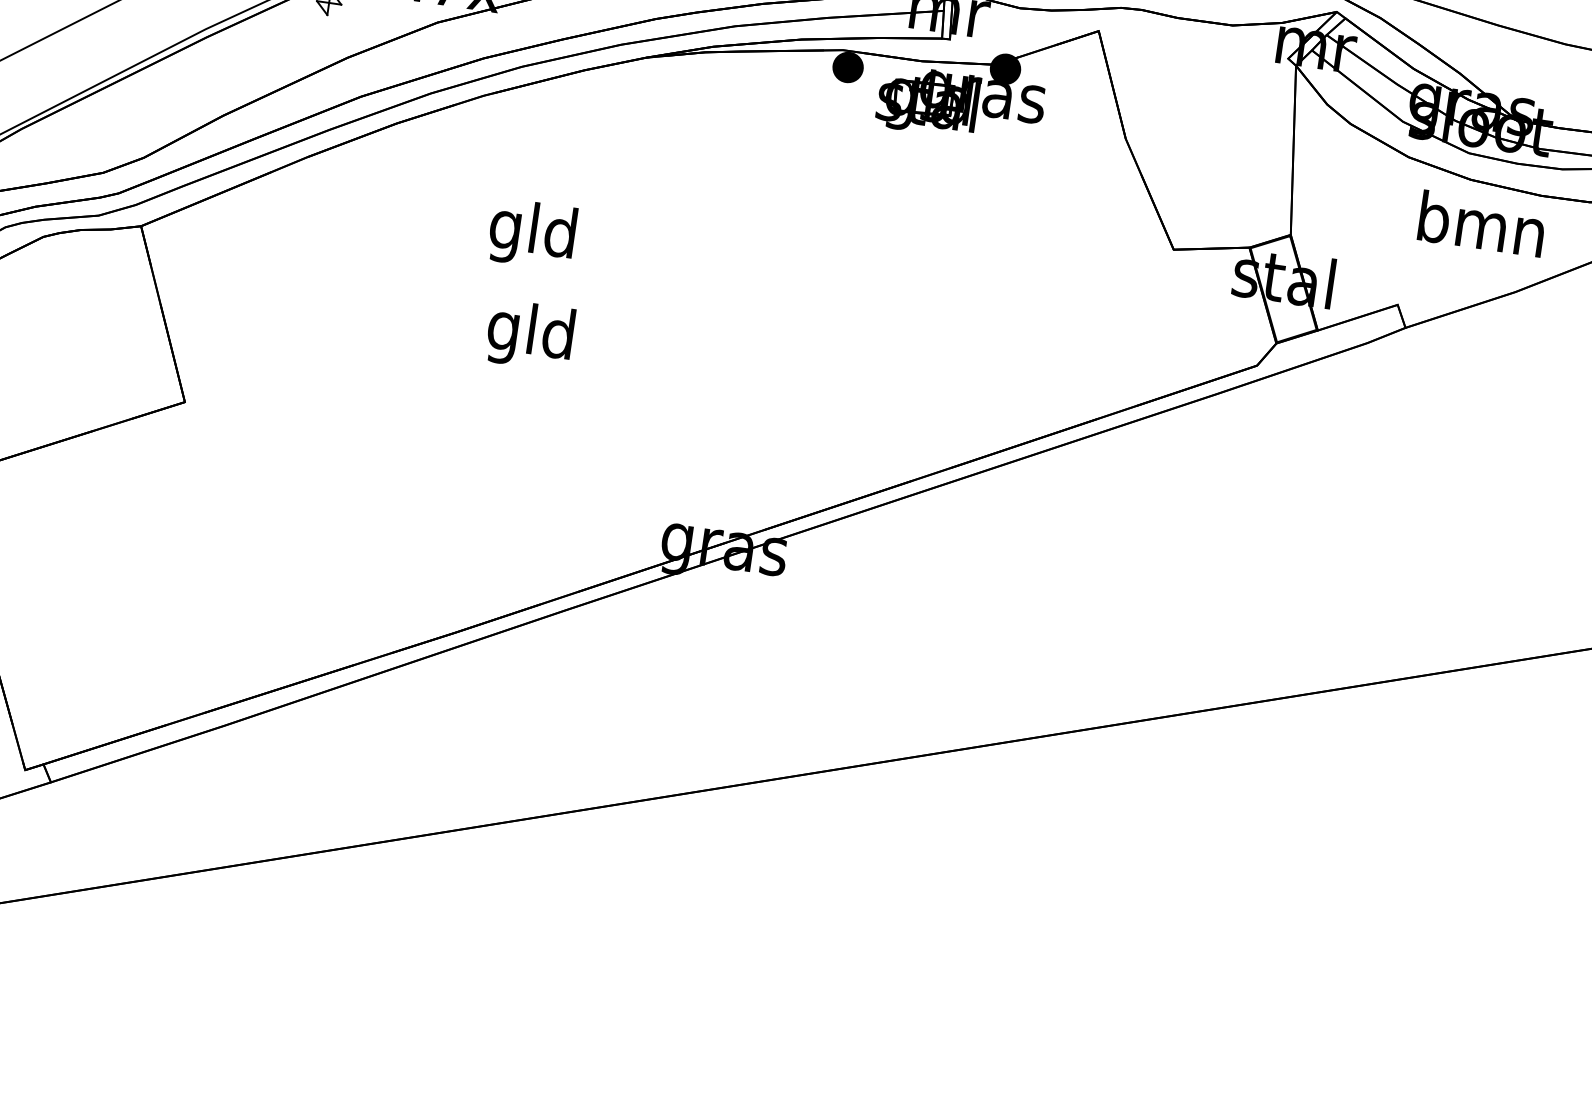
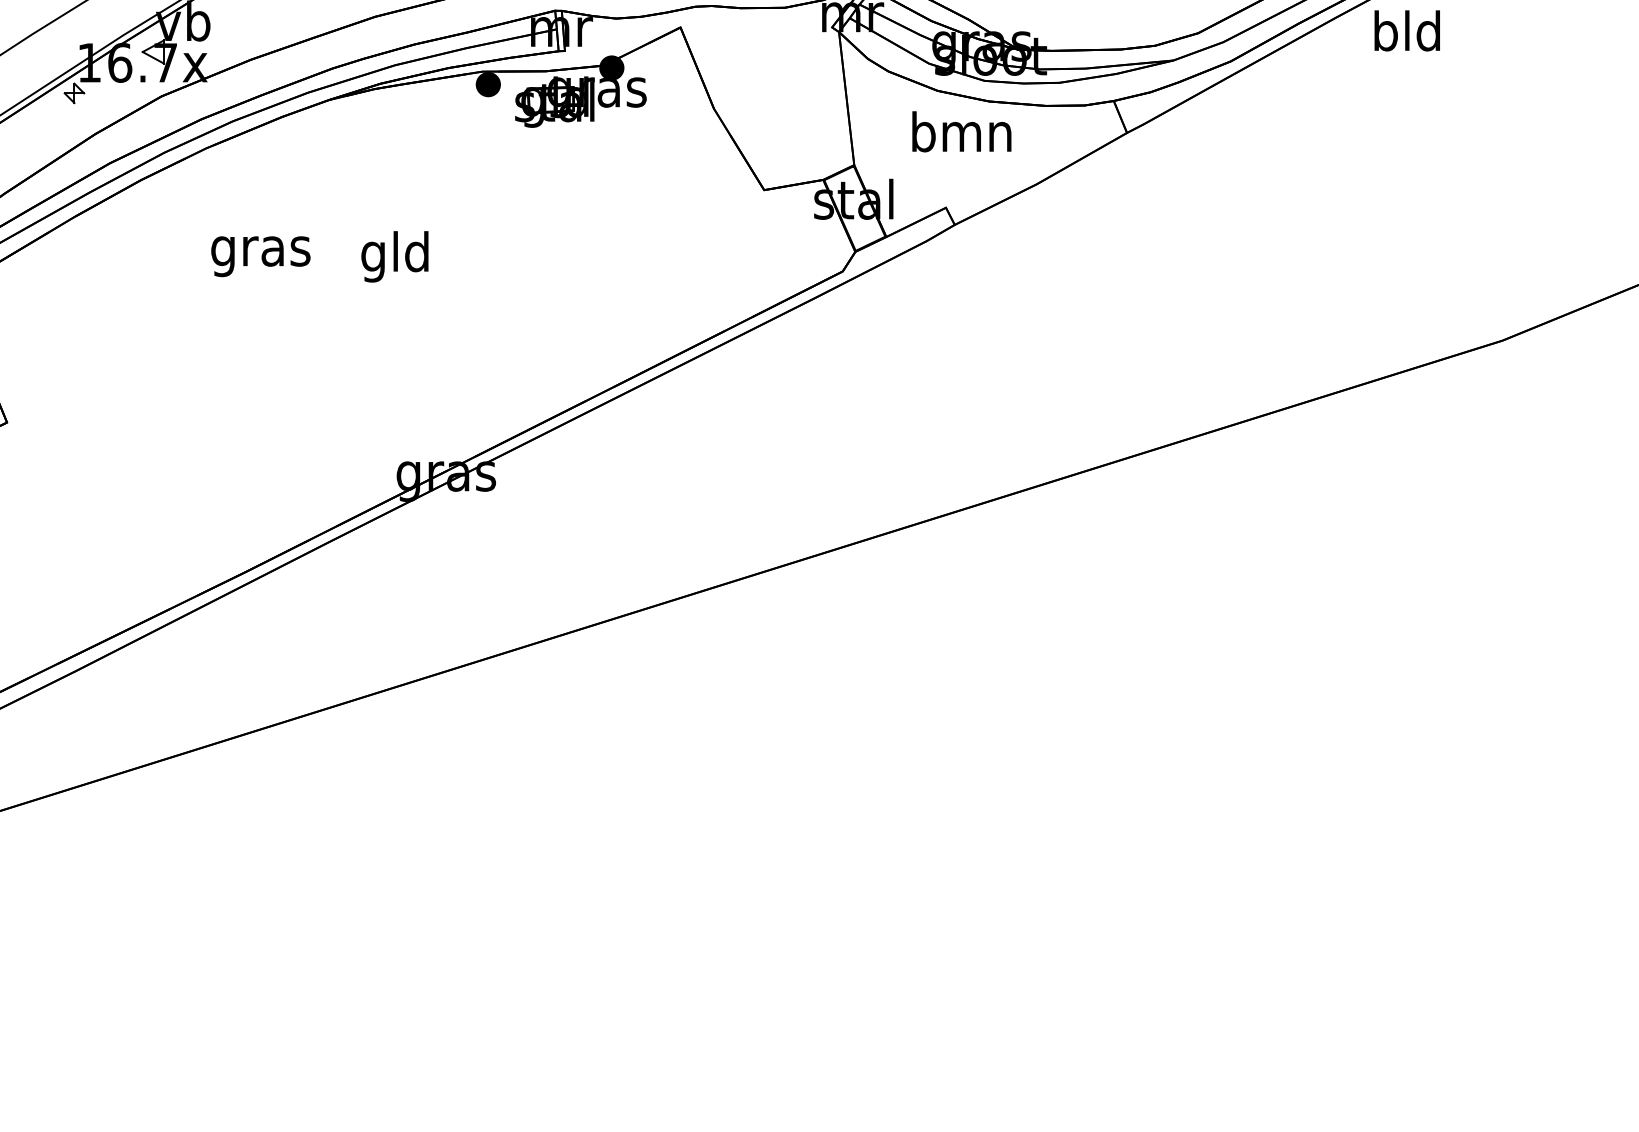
text: (1481, 223) -> (961, 131), moved
text: (532, 234) -> (260, 251), gld -> gras
text: (529, 334) -> (394, 256), moved

